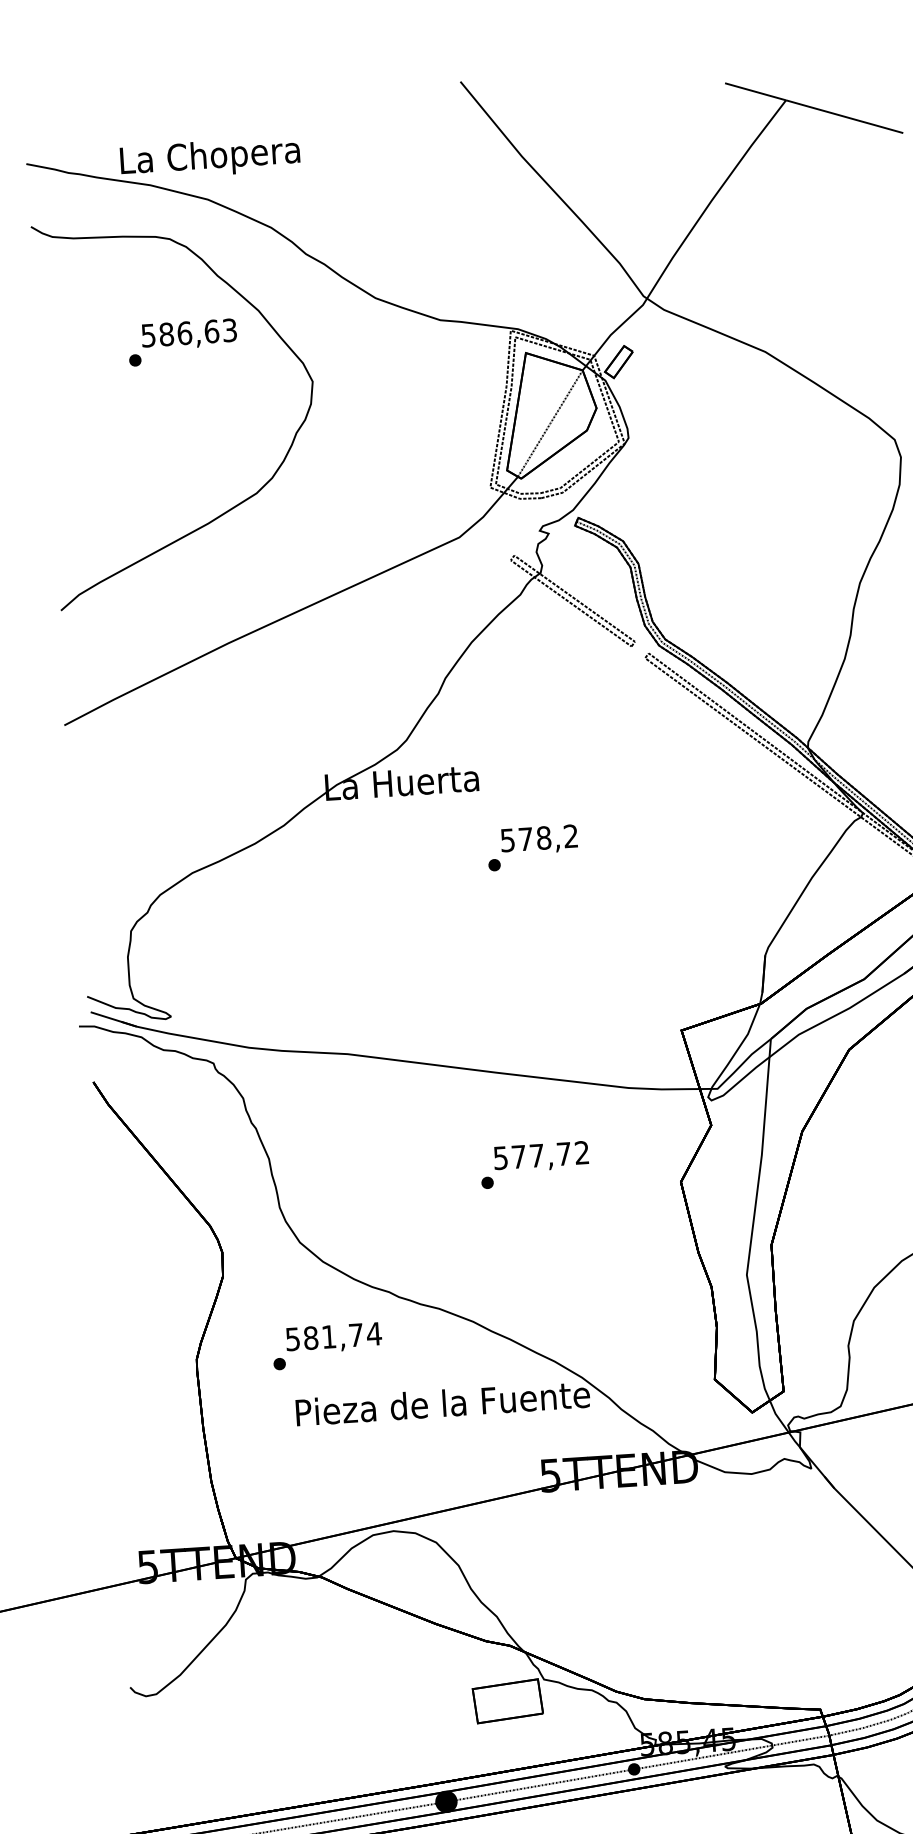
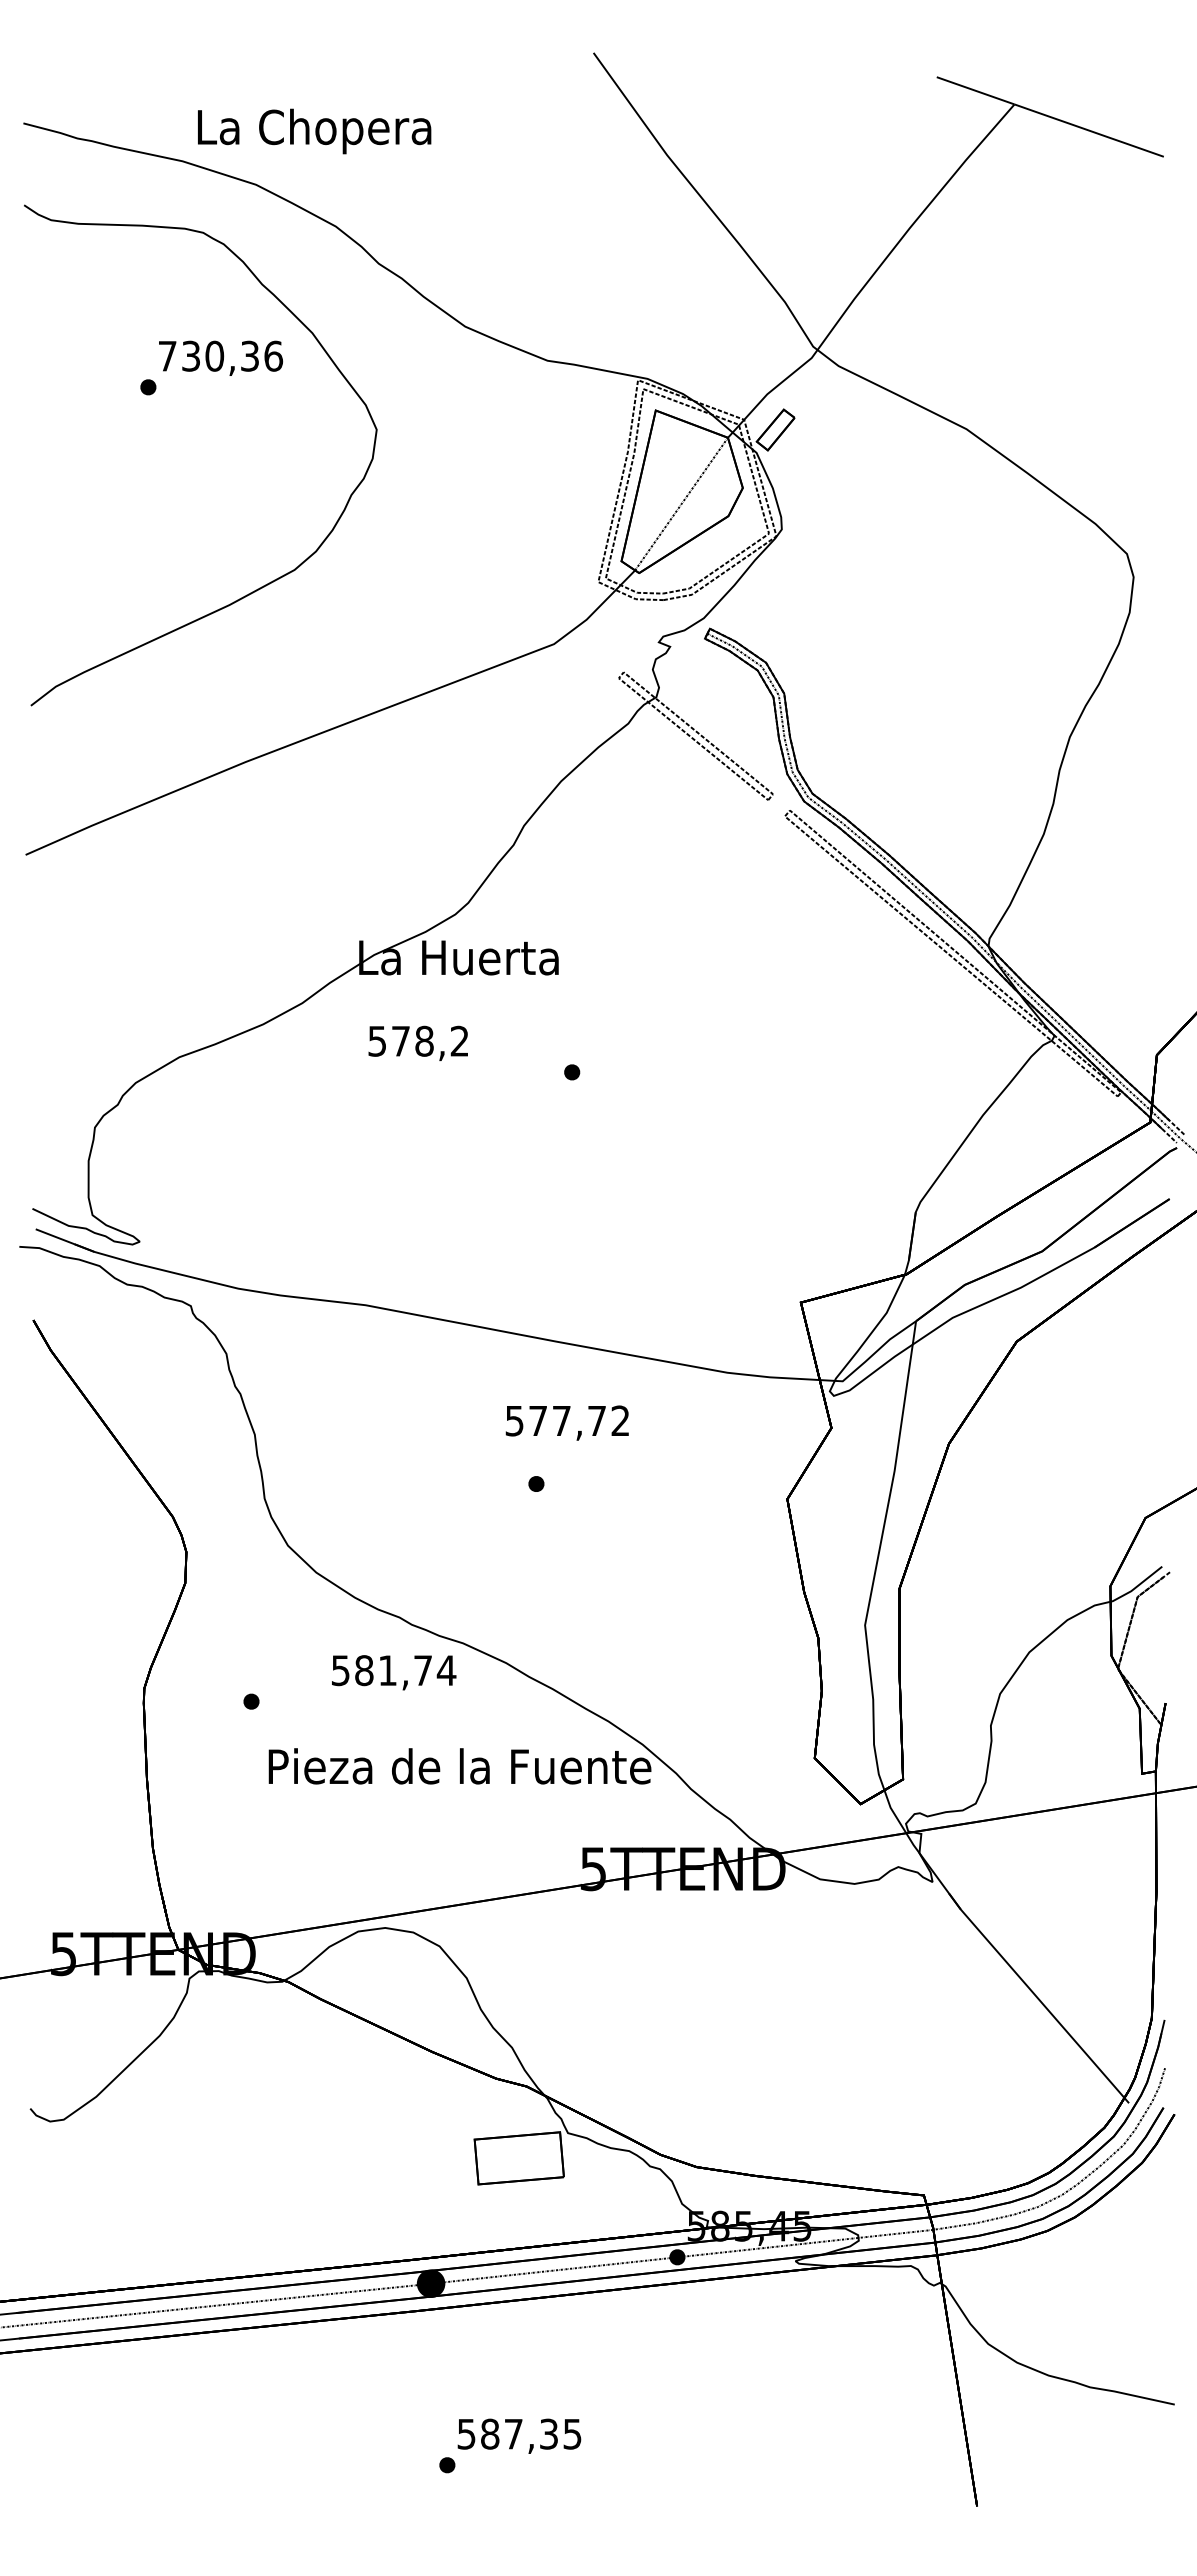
text: (210, 158) -> (314, 131), moved
text: (189, 332) -> (220, 355), 586,63 -> 730,36
text: (538, 839) -> (417, 1042), moved
text: (540, 1156) -> (566, 1422), moved
text: (334, 1338) -> (394, 1672), moved

